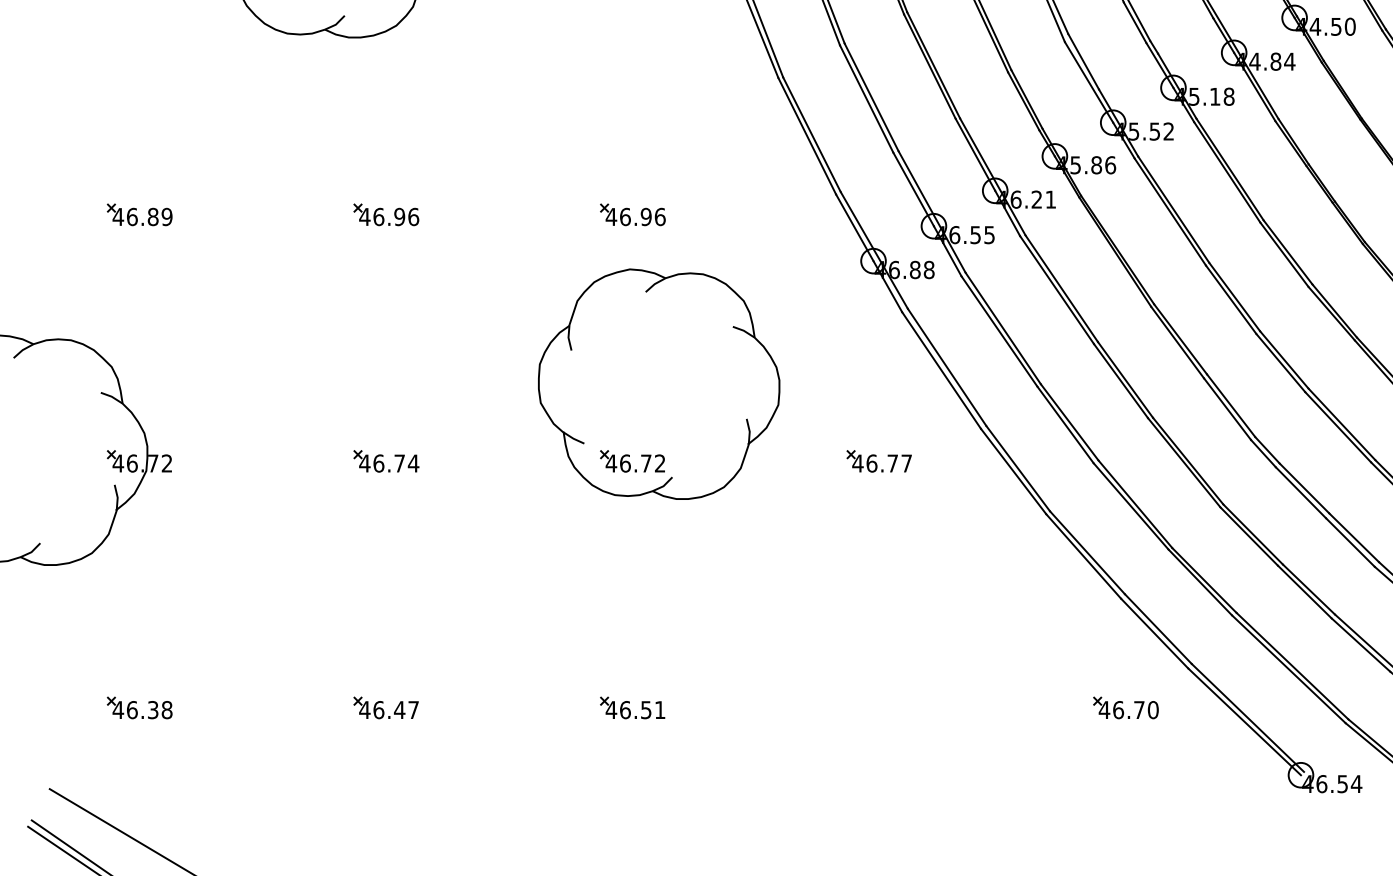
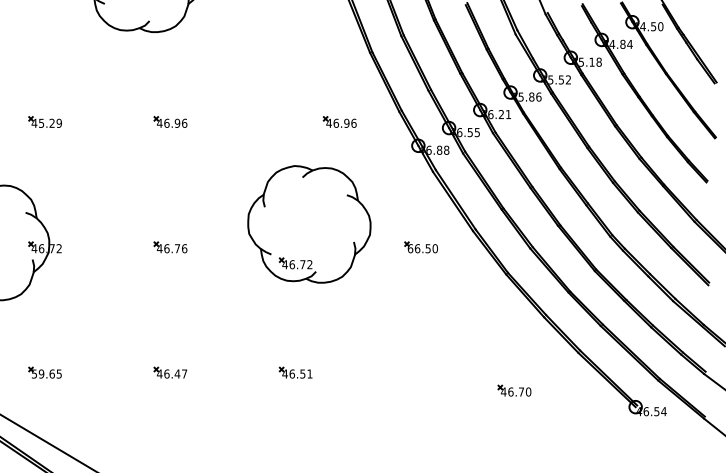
part: (631, 213) -> (339, 121), moved
text: (141, 215) -> (46, 122), 46.89 -> 45.29
part: (659, 384) -> (309, 224), moved
text: (413, 463) -> (184, 248), 46.74 -> 46.76
text: (881, 463) -> (422, 248), 46.77 -> 66.50
part: (1125, 707) -> (514, 390), moved
text: (141, 709) -> (46, 373), 46.38 -> 59.65

